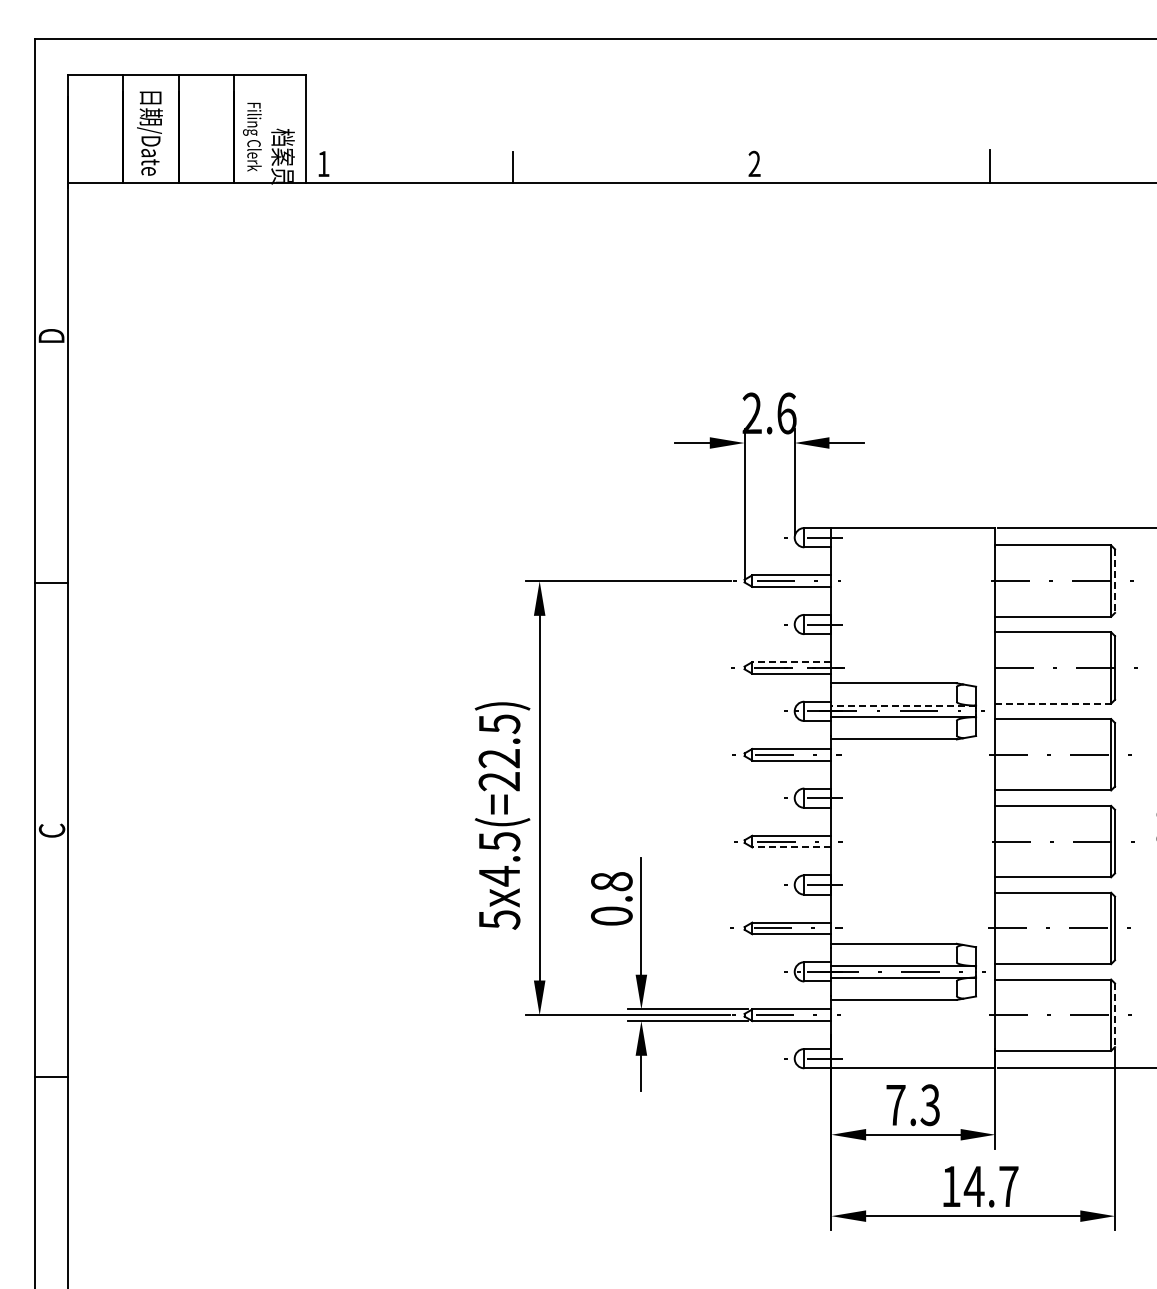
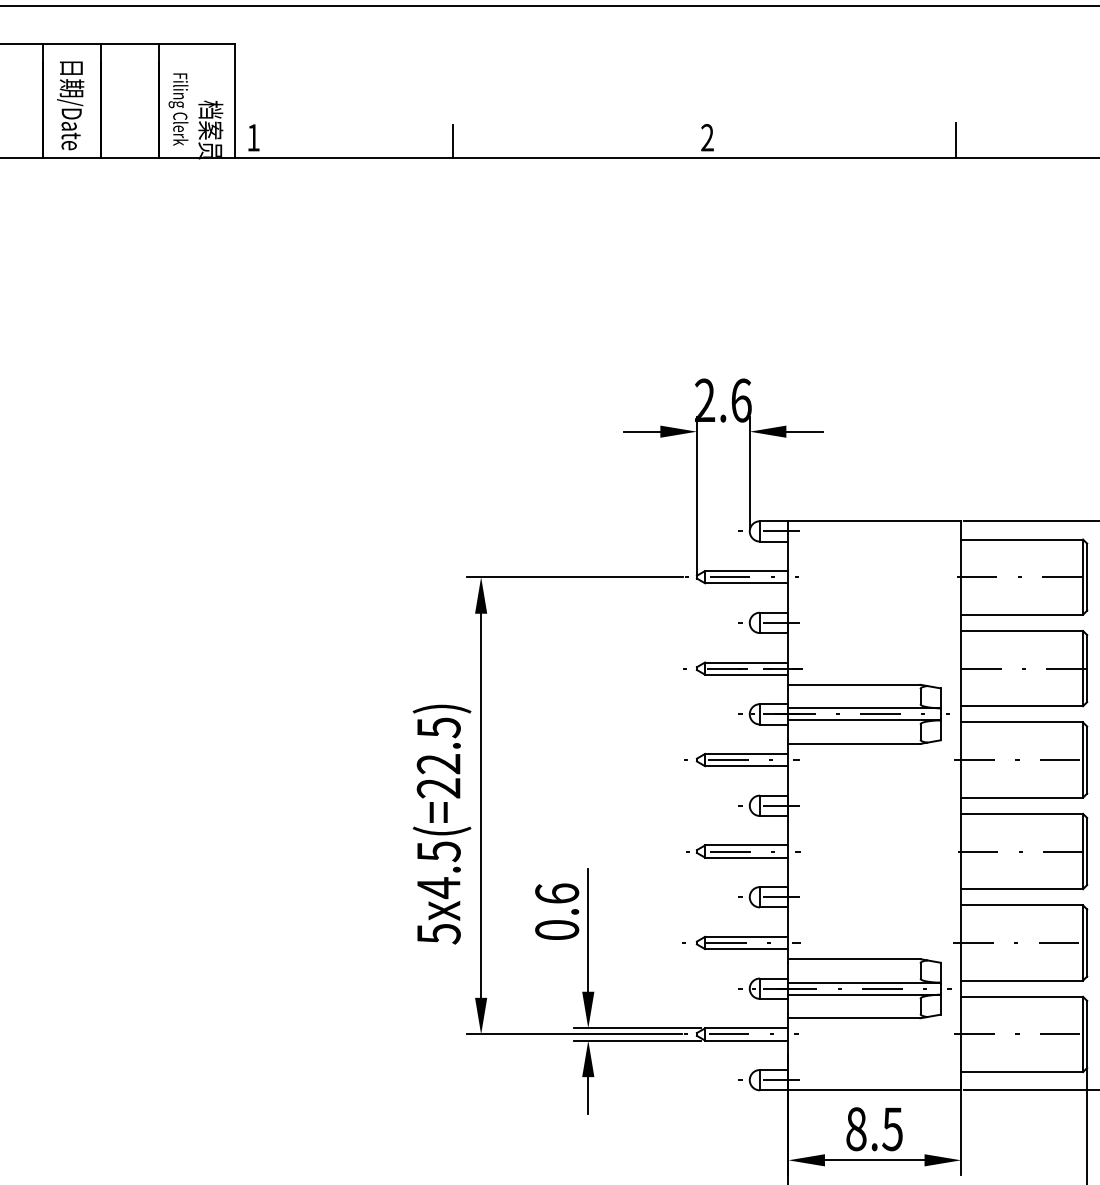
line: (1115, 581) -> (1087, 577), dashed -> solid
line: (791, 662) -> (746, 662), dashed -> solid
line: (1053, 703) -> (1022, 706), dashed -> solid
line: (903, 705) -> (864, 708), dashed -> solid
line: (791, 847) -> (746, 857), dashed -> solid
text: (611, 881) -> (556, 893), 0.8 -> 0.6
line: (1115, 1015) -> (1087, 1034), dashed -> solid
text: (912, 1105) -> (873, 1129), 7.3 -> 8.5

